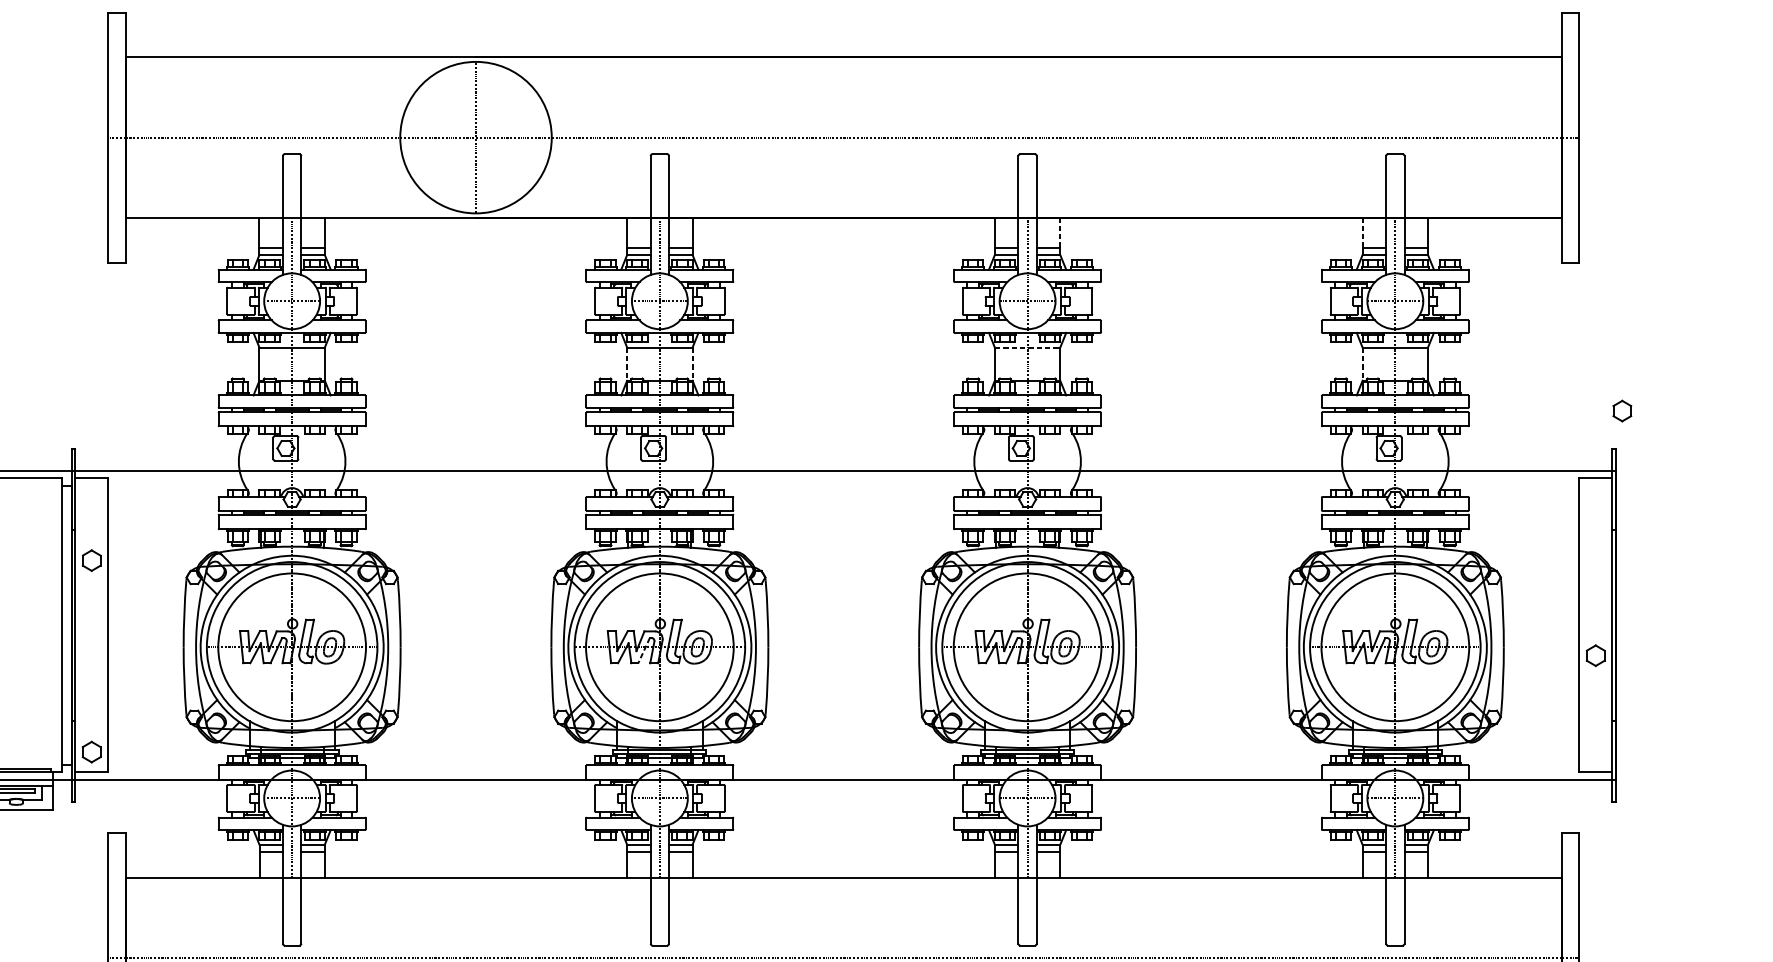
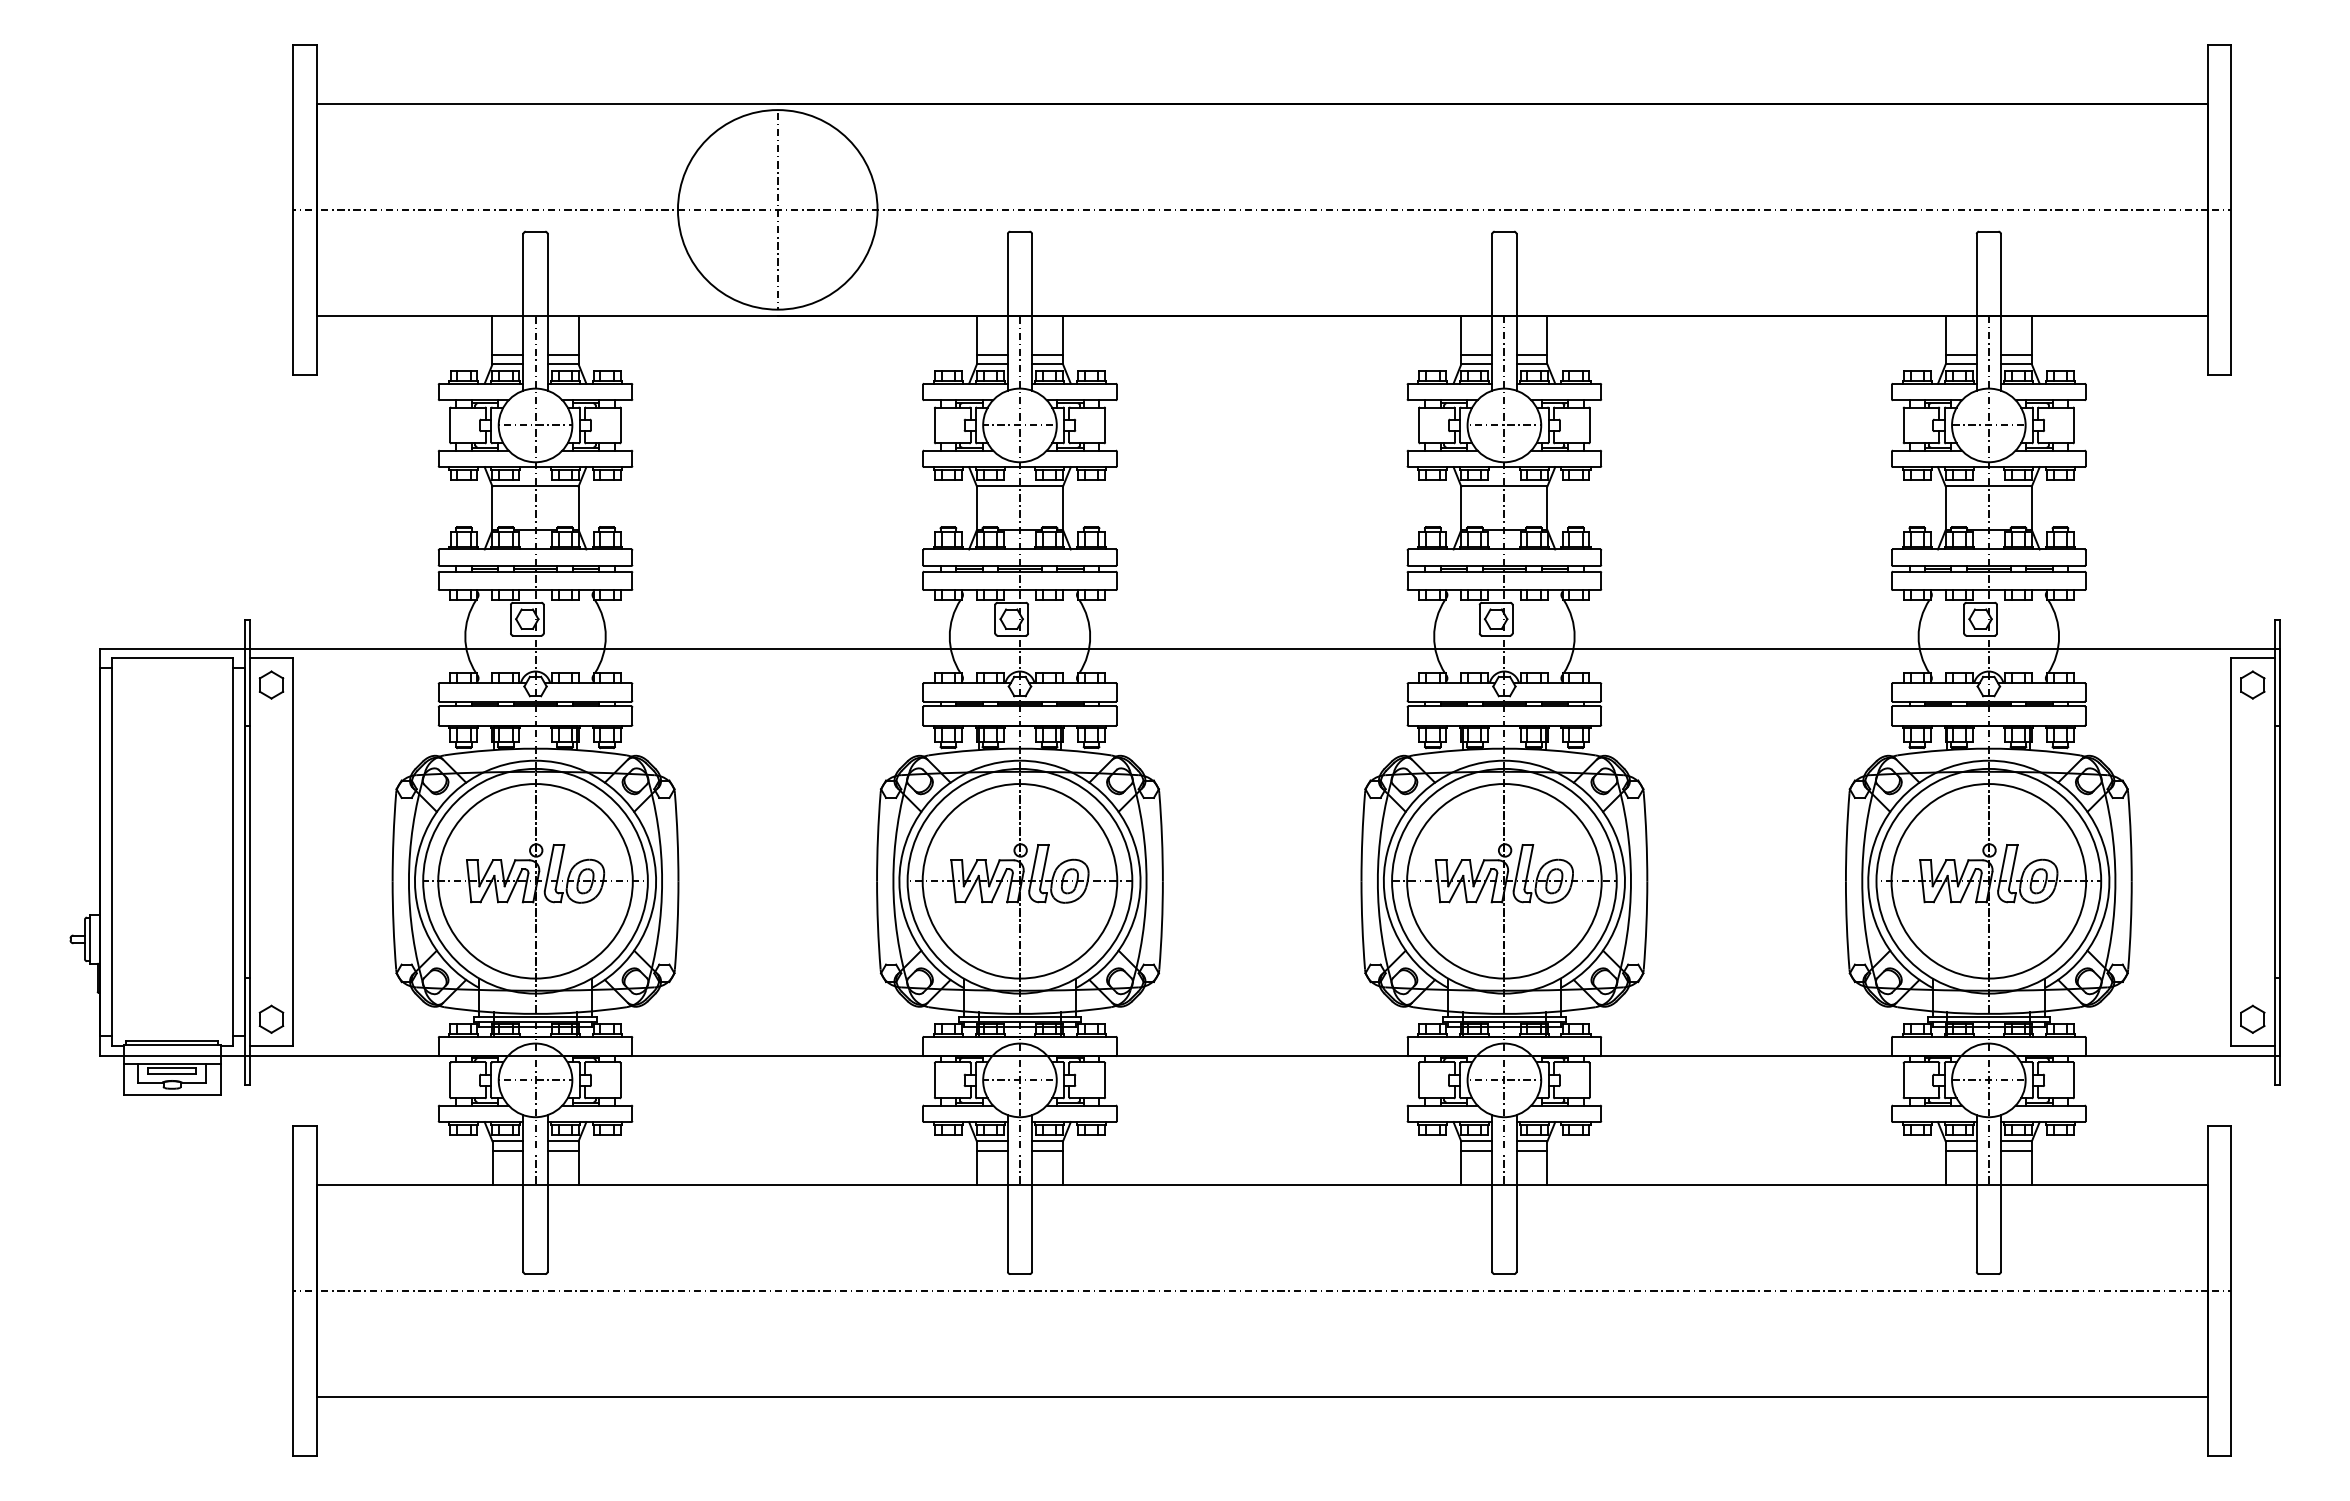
line: (1060, 232) -> (1547, 334), dashed -> solid
line: (1362, 232) -> (1945, 334), dashed -> solid
line: (1027, 347) -> (1504, 486), dashed -> solid
line: (626, 364) -> (976, 508), dashed -> solid
line: (692, 364) -> (1063, 508), dashed -> solid
line: (1362, 364) -> (1945, 508), dashed -> solid
part: (1622, 410) -> (2252, 684), moved
part: (91, 560) -> (271, 684), moved
line: (643, 651) -> (998, 886), dashed -> solid
part: (1595, 655) -> (2252, 1018), moved

